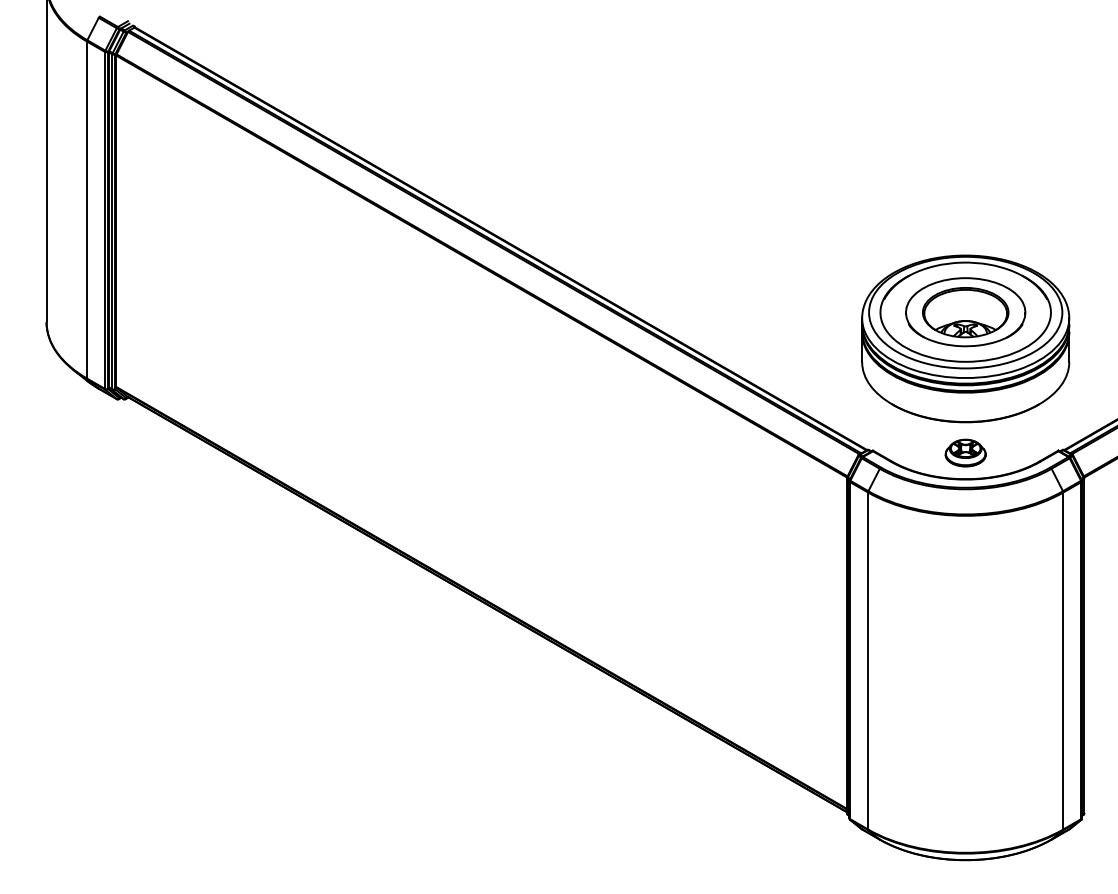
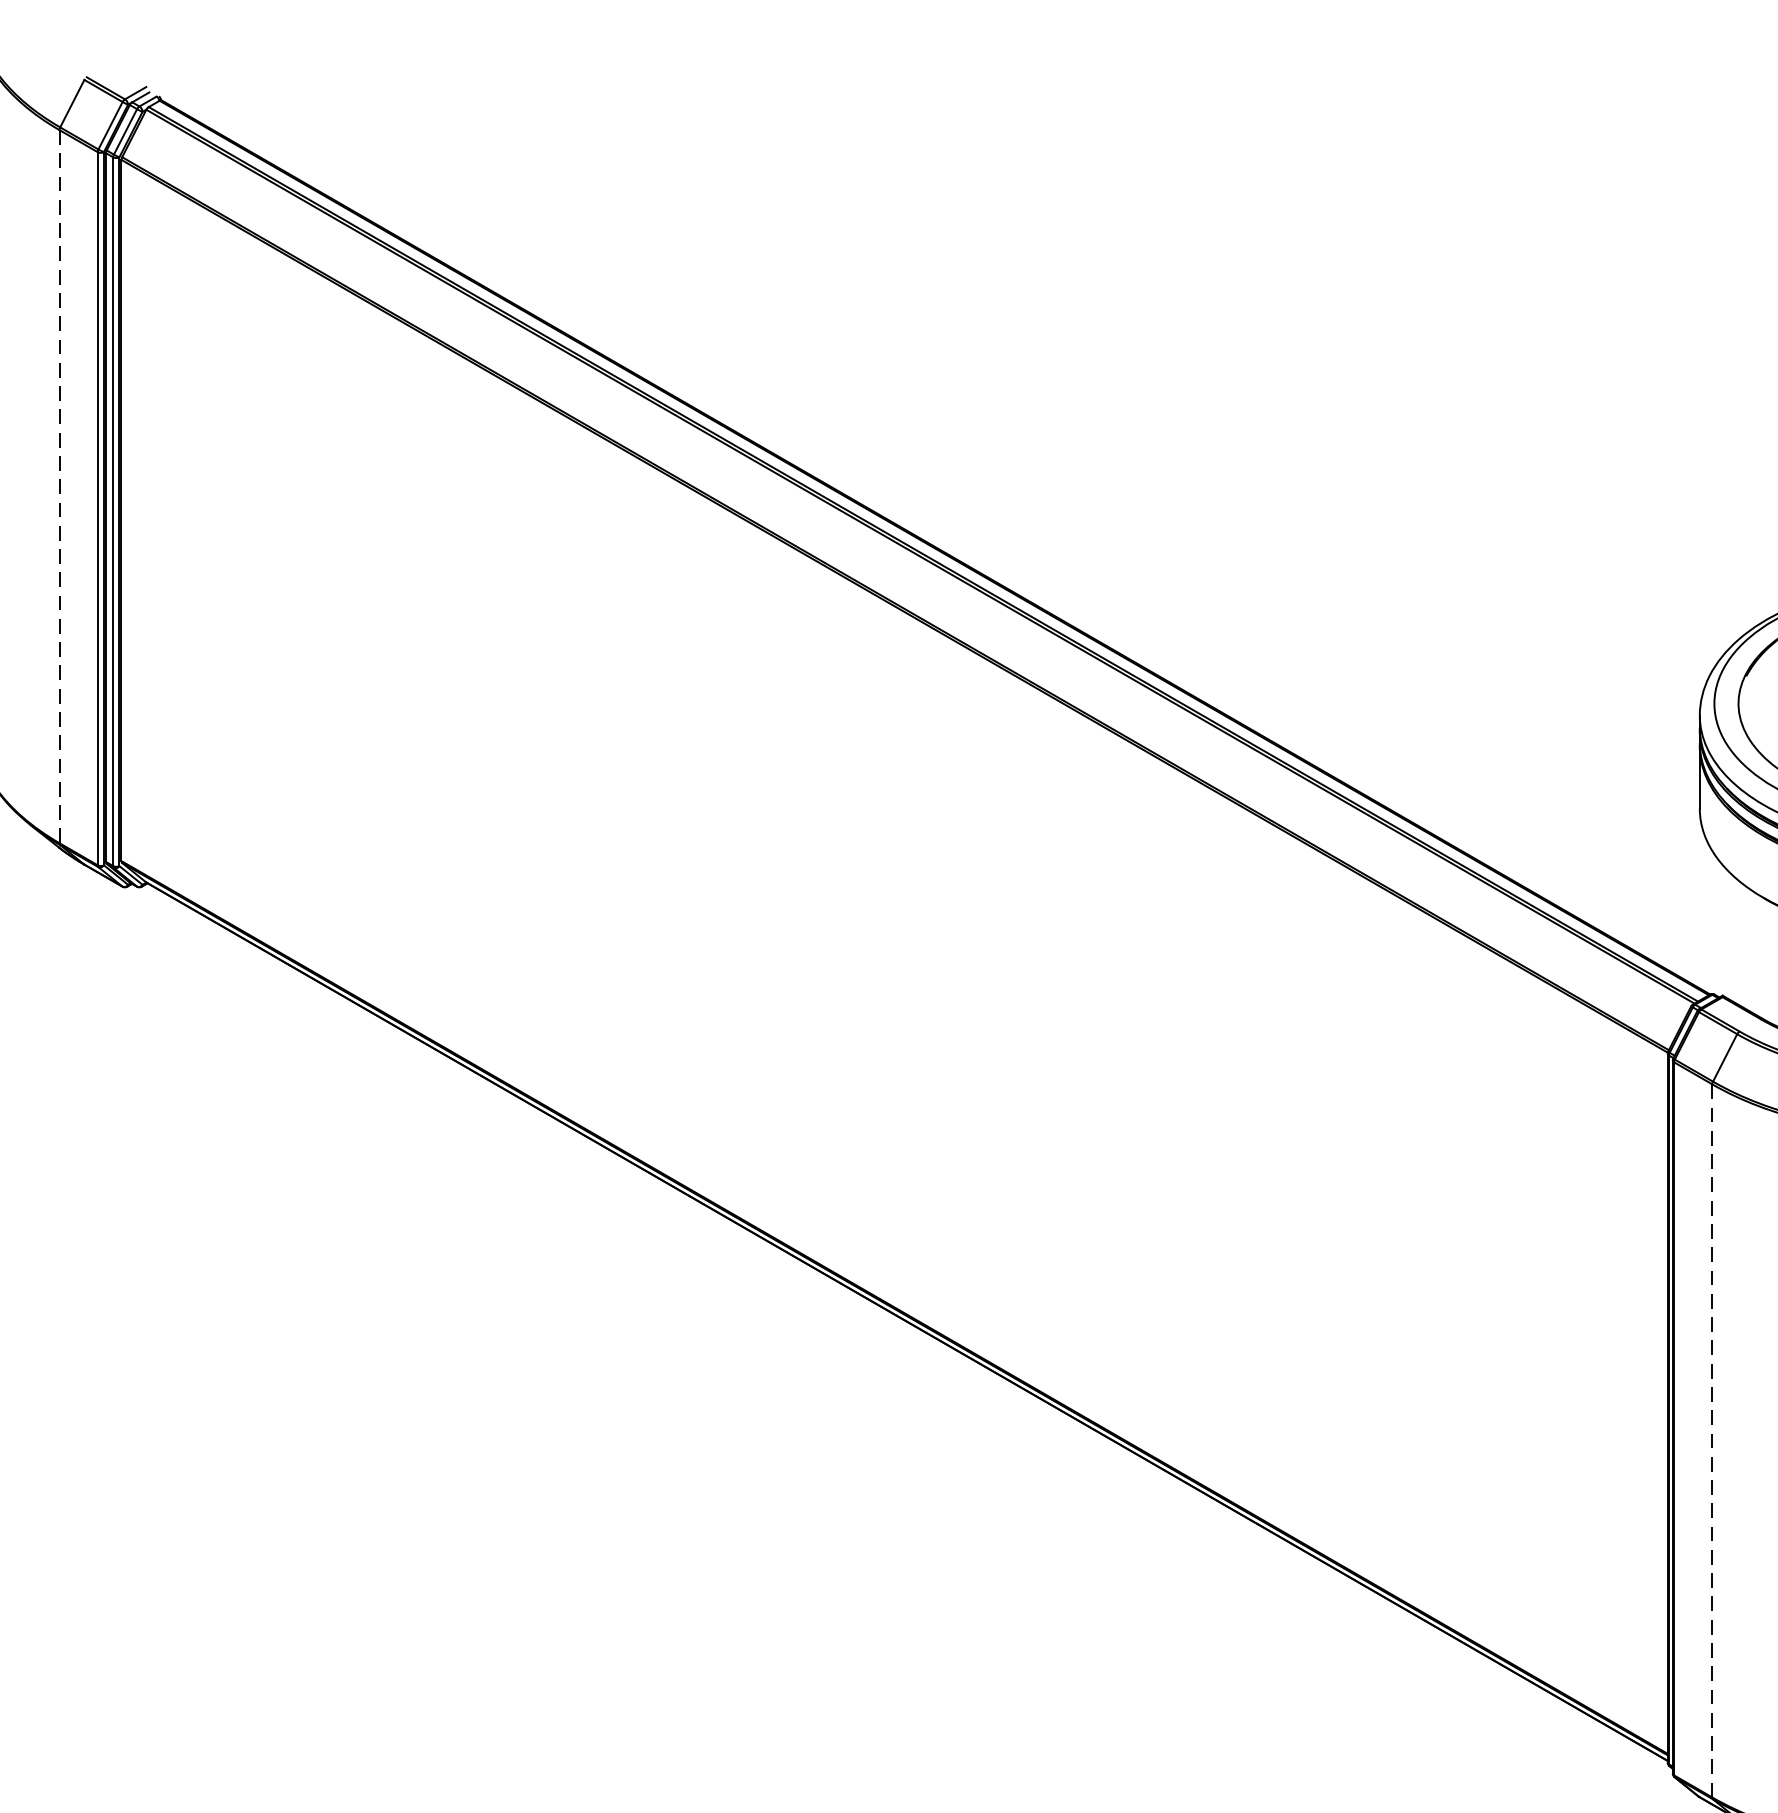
line: (87, 209) -> (60, 485), solid -> dashed
line: (868, 661) -> (1713, 1442), solid -> dashed

